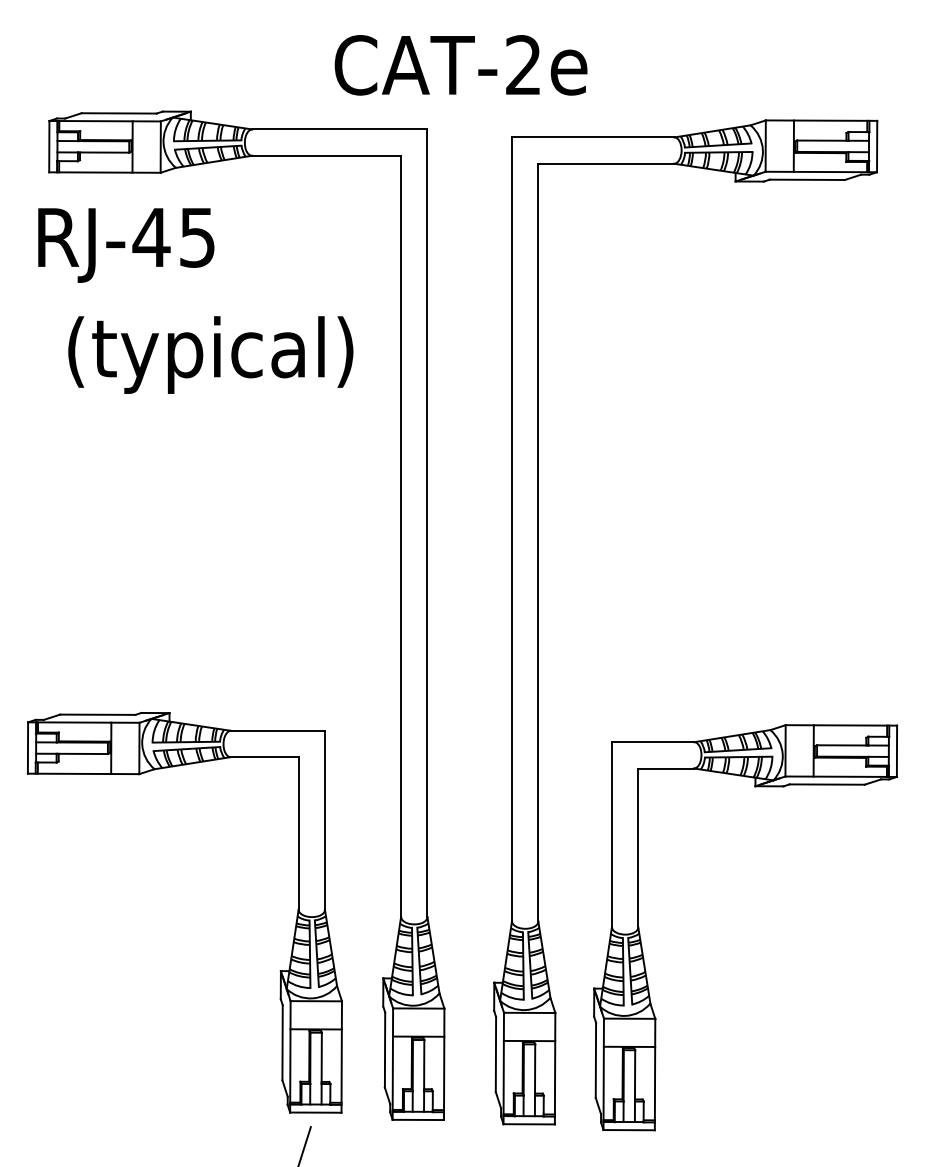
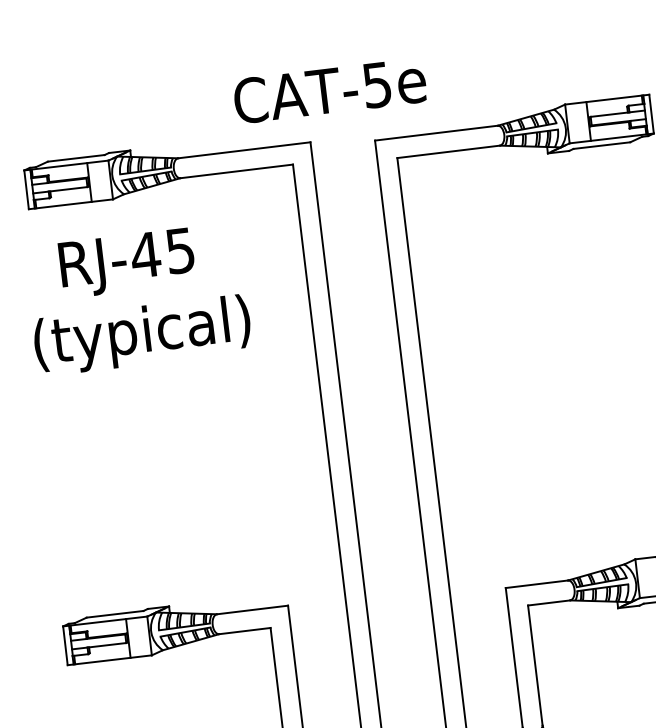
text: (523, 65) -> (377, 85), CAT-2e -> CAT-5e
text: (126, 245) -> (127, 263), moved
text: (210, 354) -> (142, 335), moved

